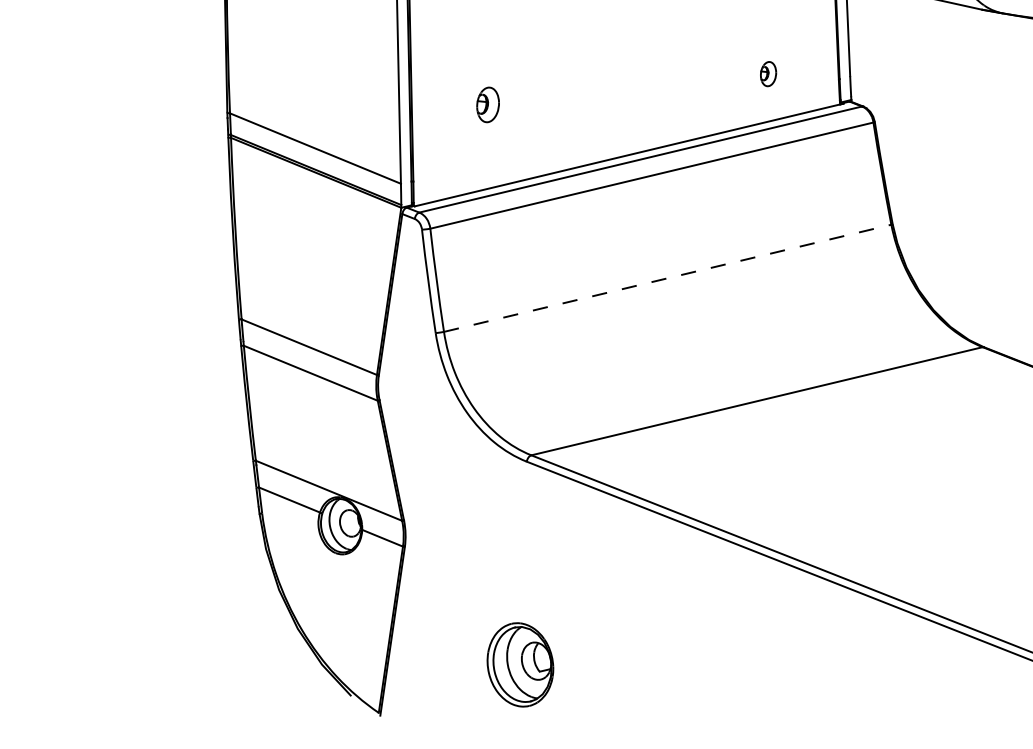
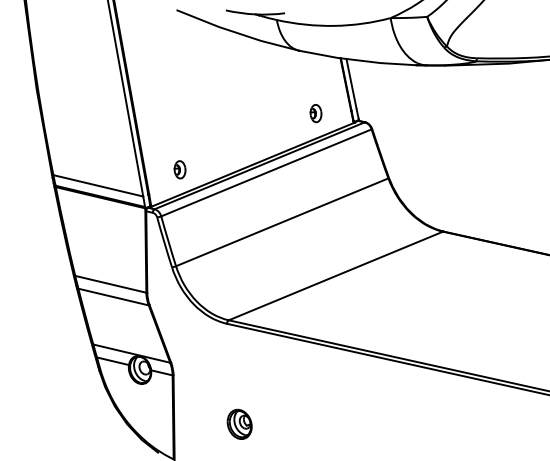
part: (767, 73) -> (315, 113), size x1.43
part: (487, 104) -> (179, 169), moved
line: (668, 278) -> (282, 222), dashed -> solid
part: (520, 662) -> (239, 423), size x0.71

